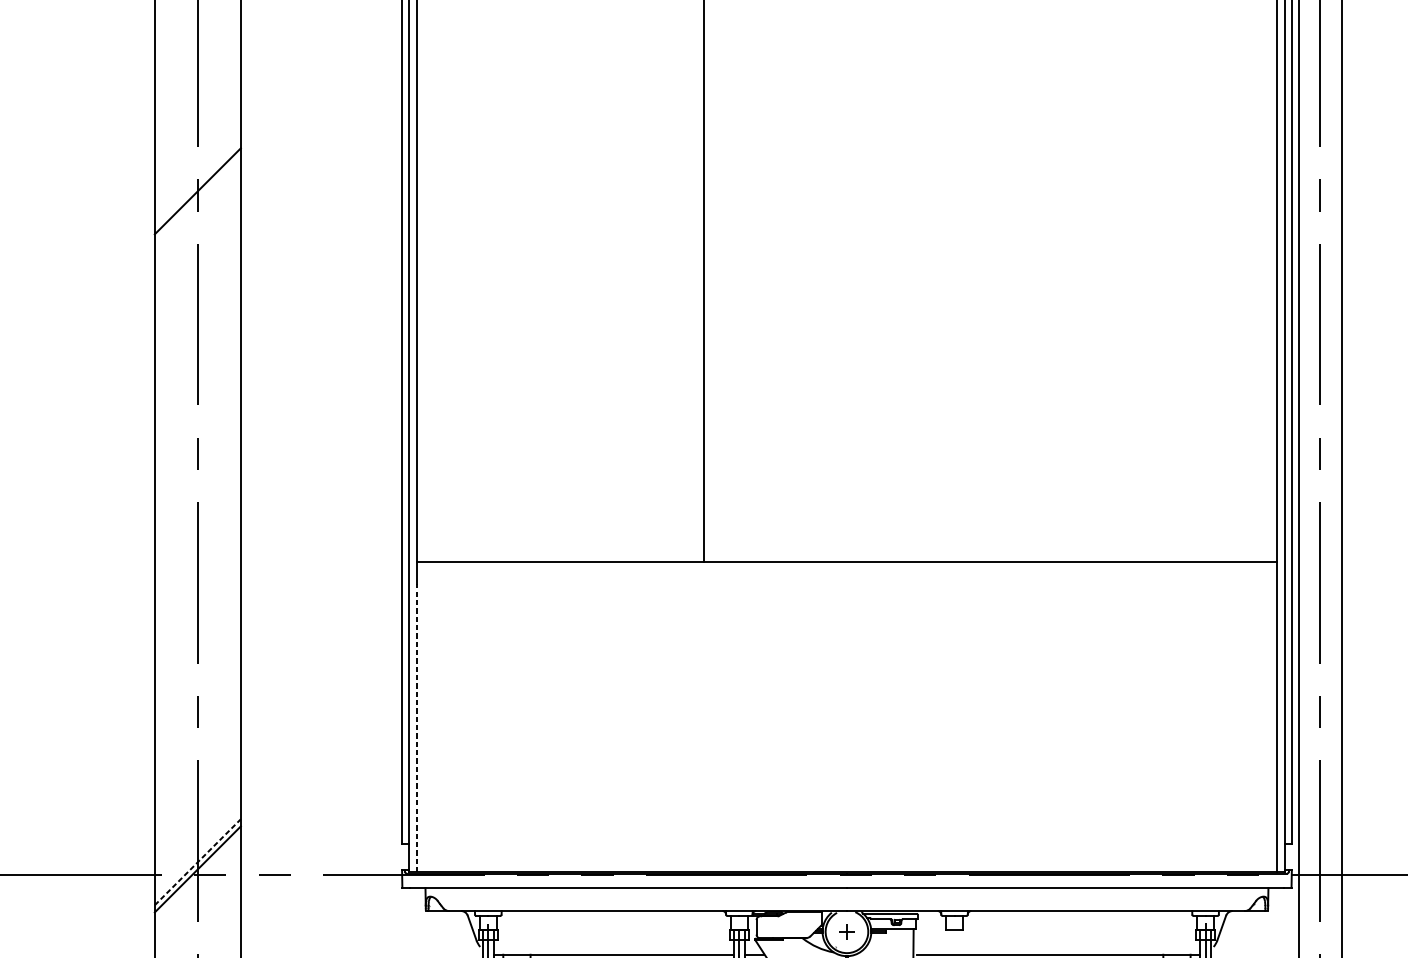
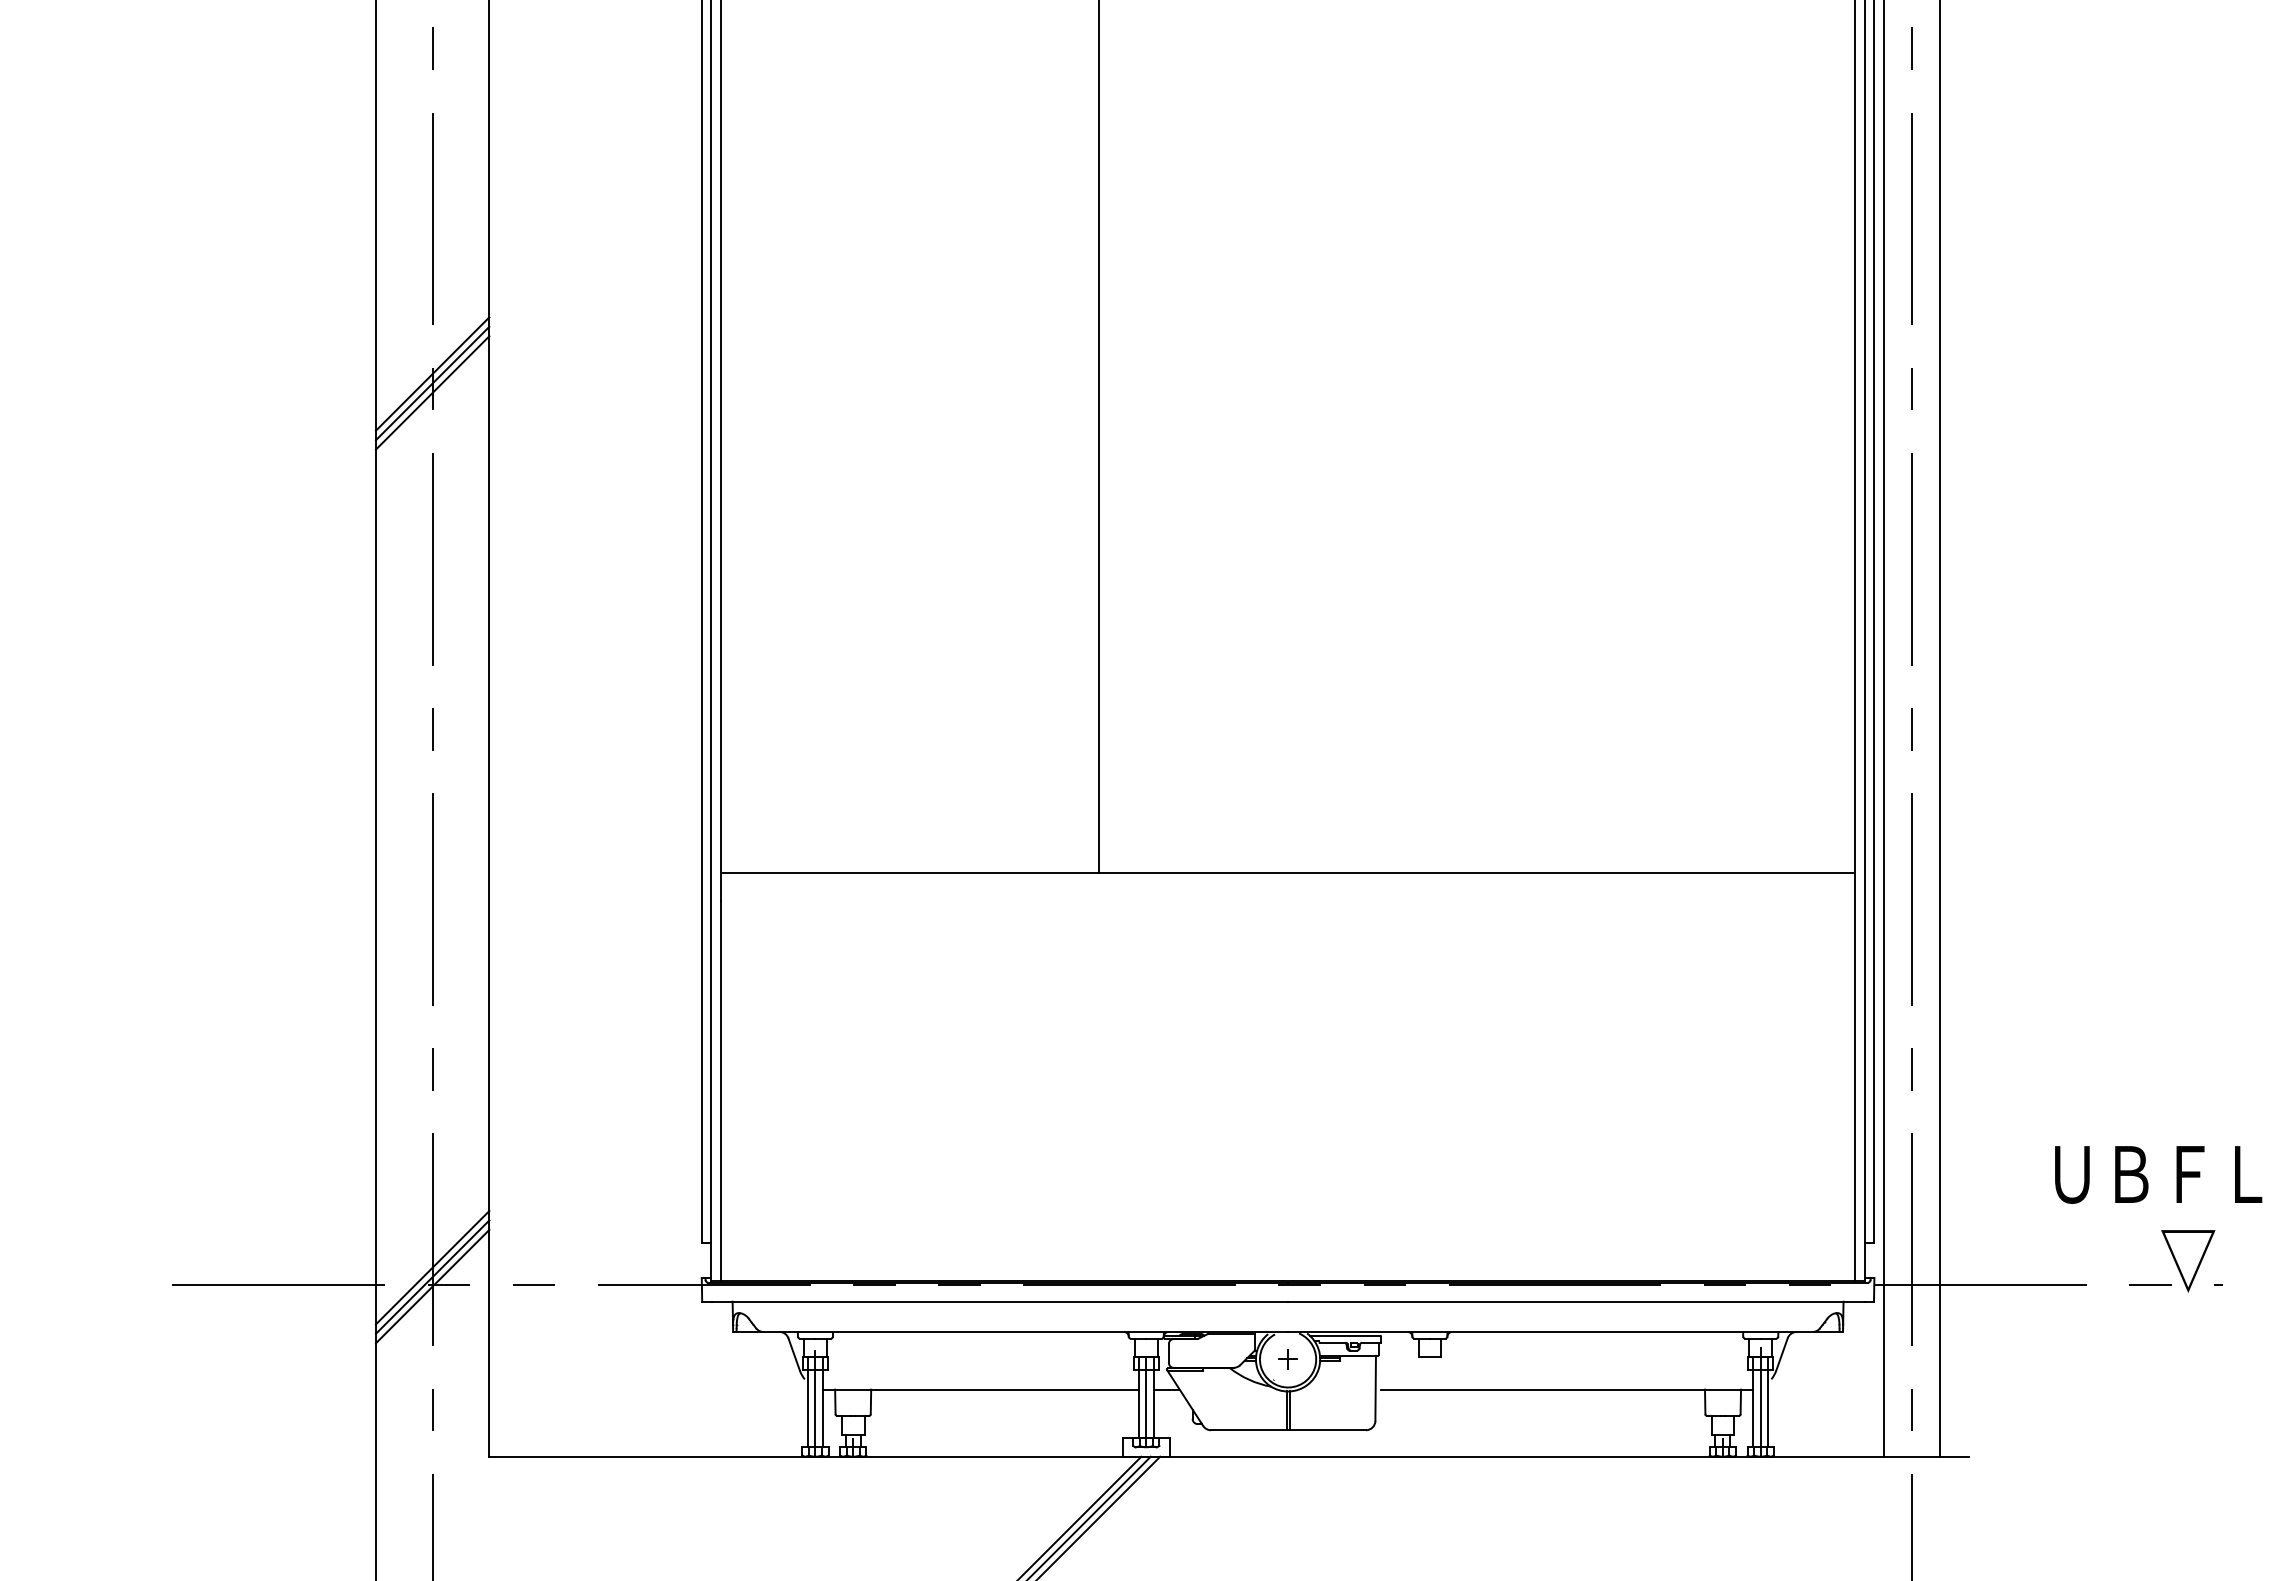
line: (197, 183) -> (432, 373), added
line: (197, 198) -> (432, 392), added
line: (416, 727) -> (720, 1090), dashed -> solid
line: (198, 862) -> (433, 1267), dashed -> solid
line: (197, 876) -> (432, 1286), added

